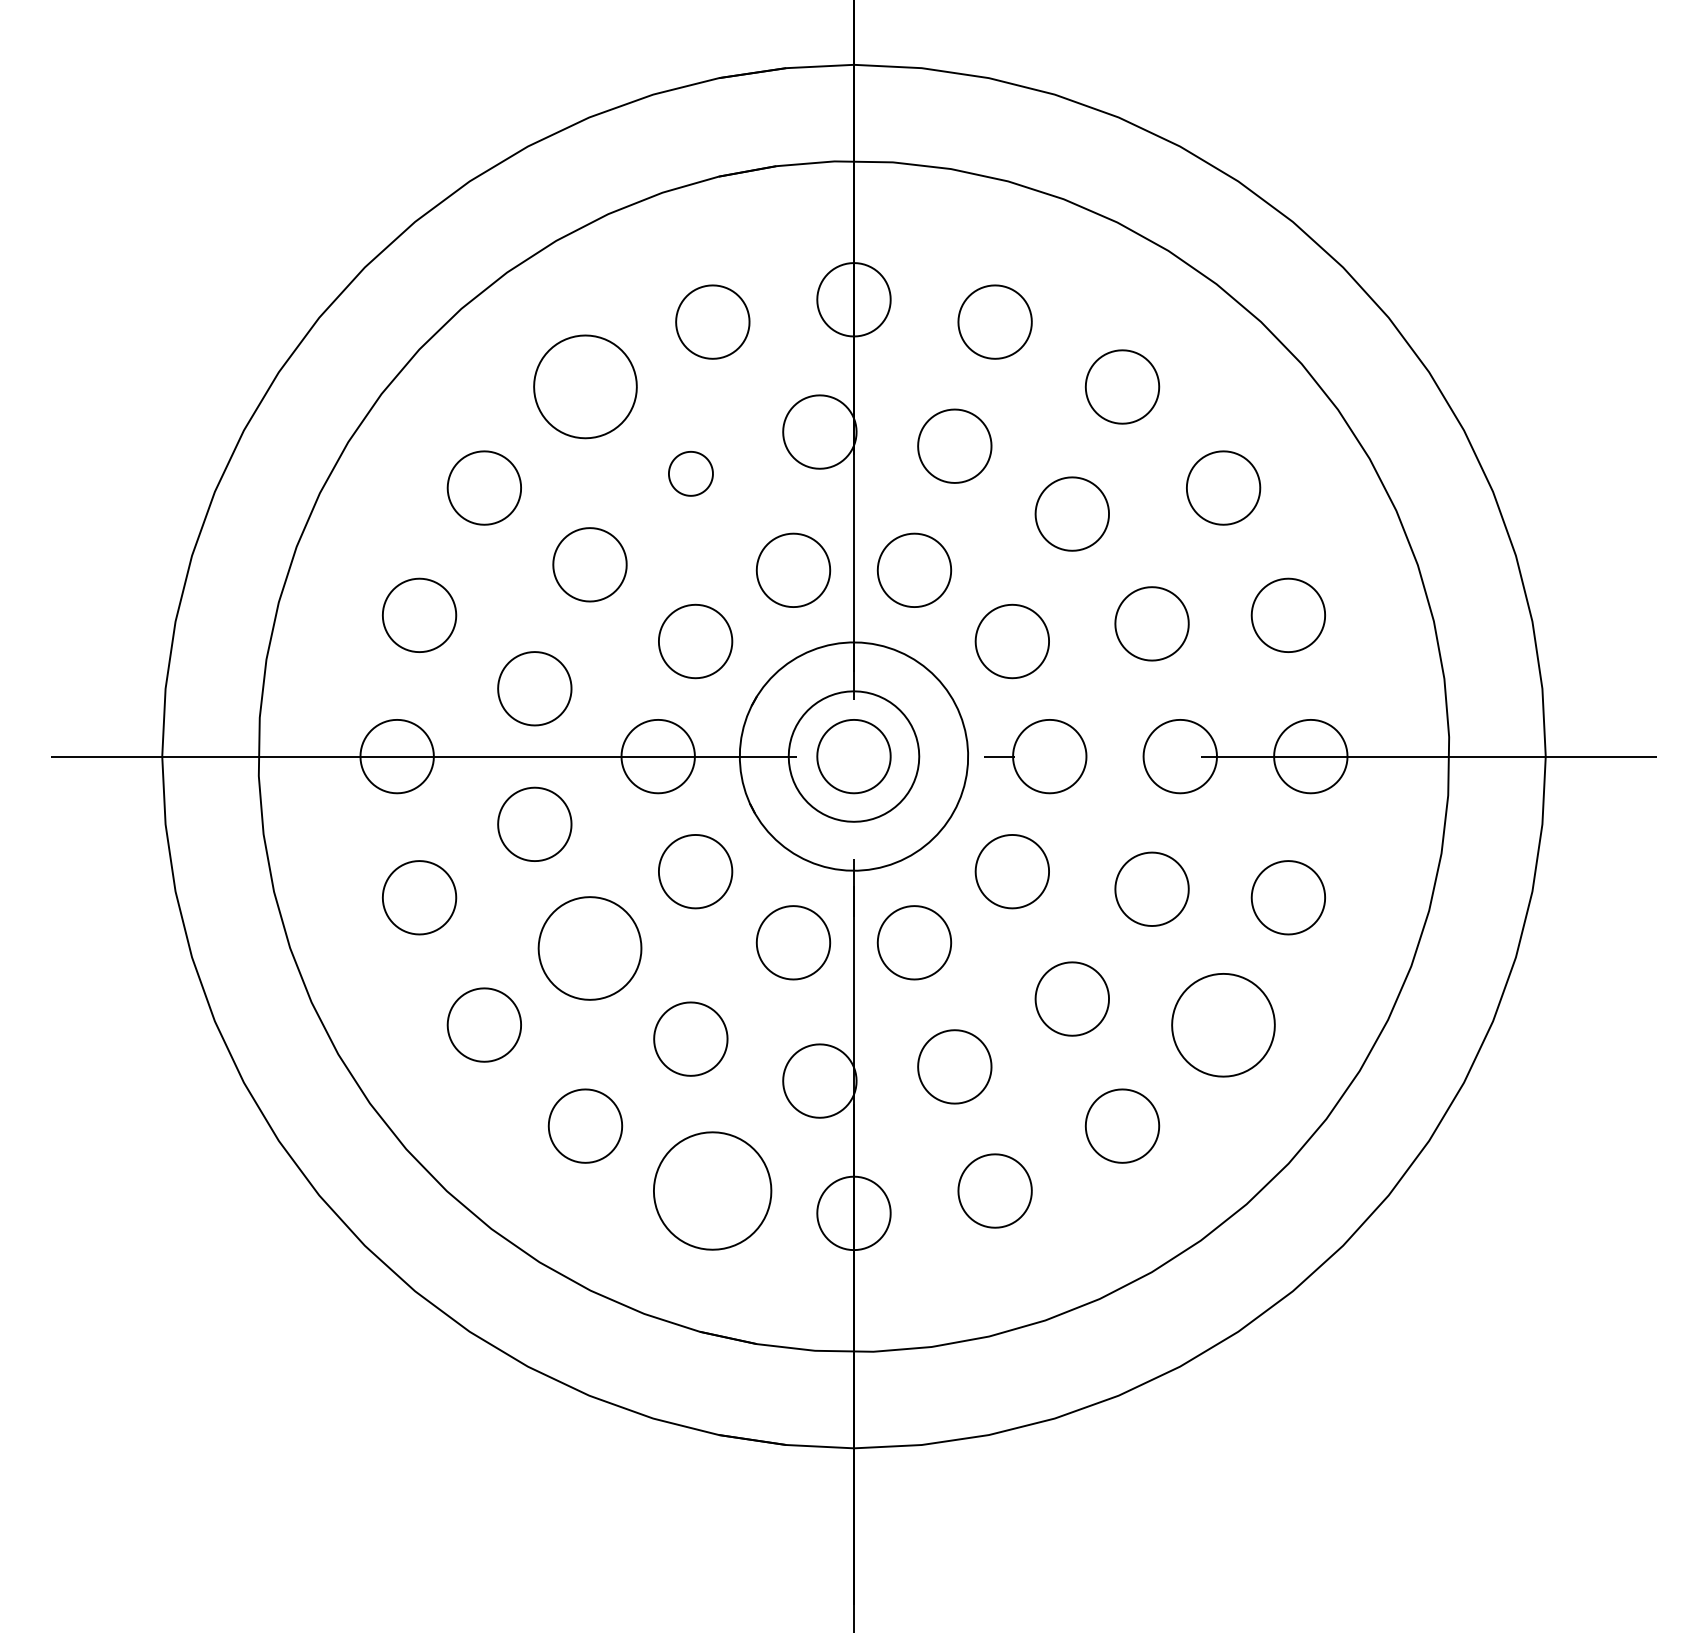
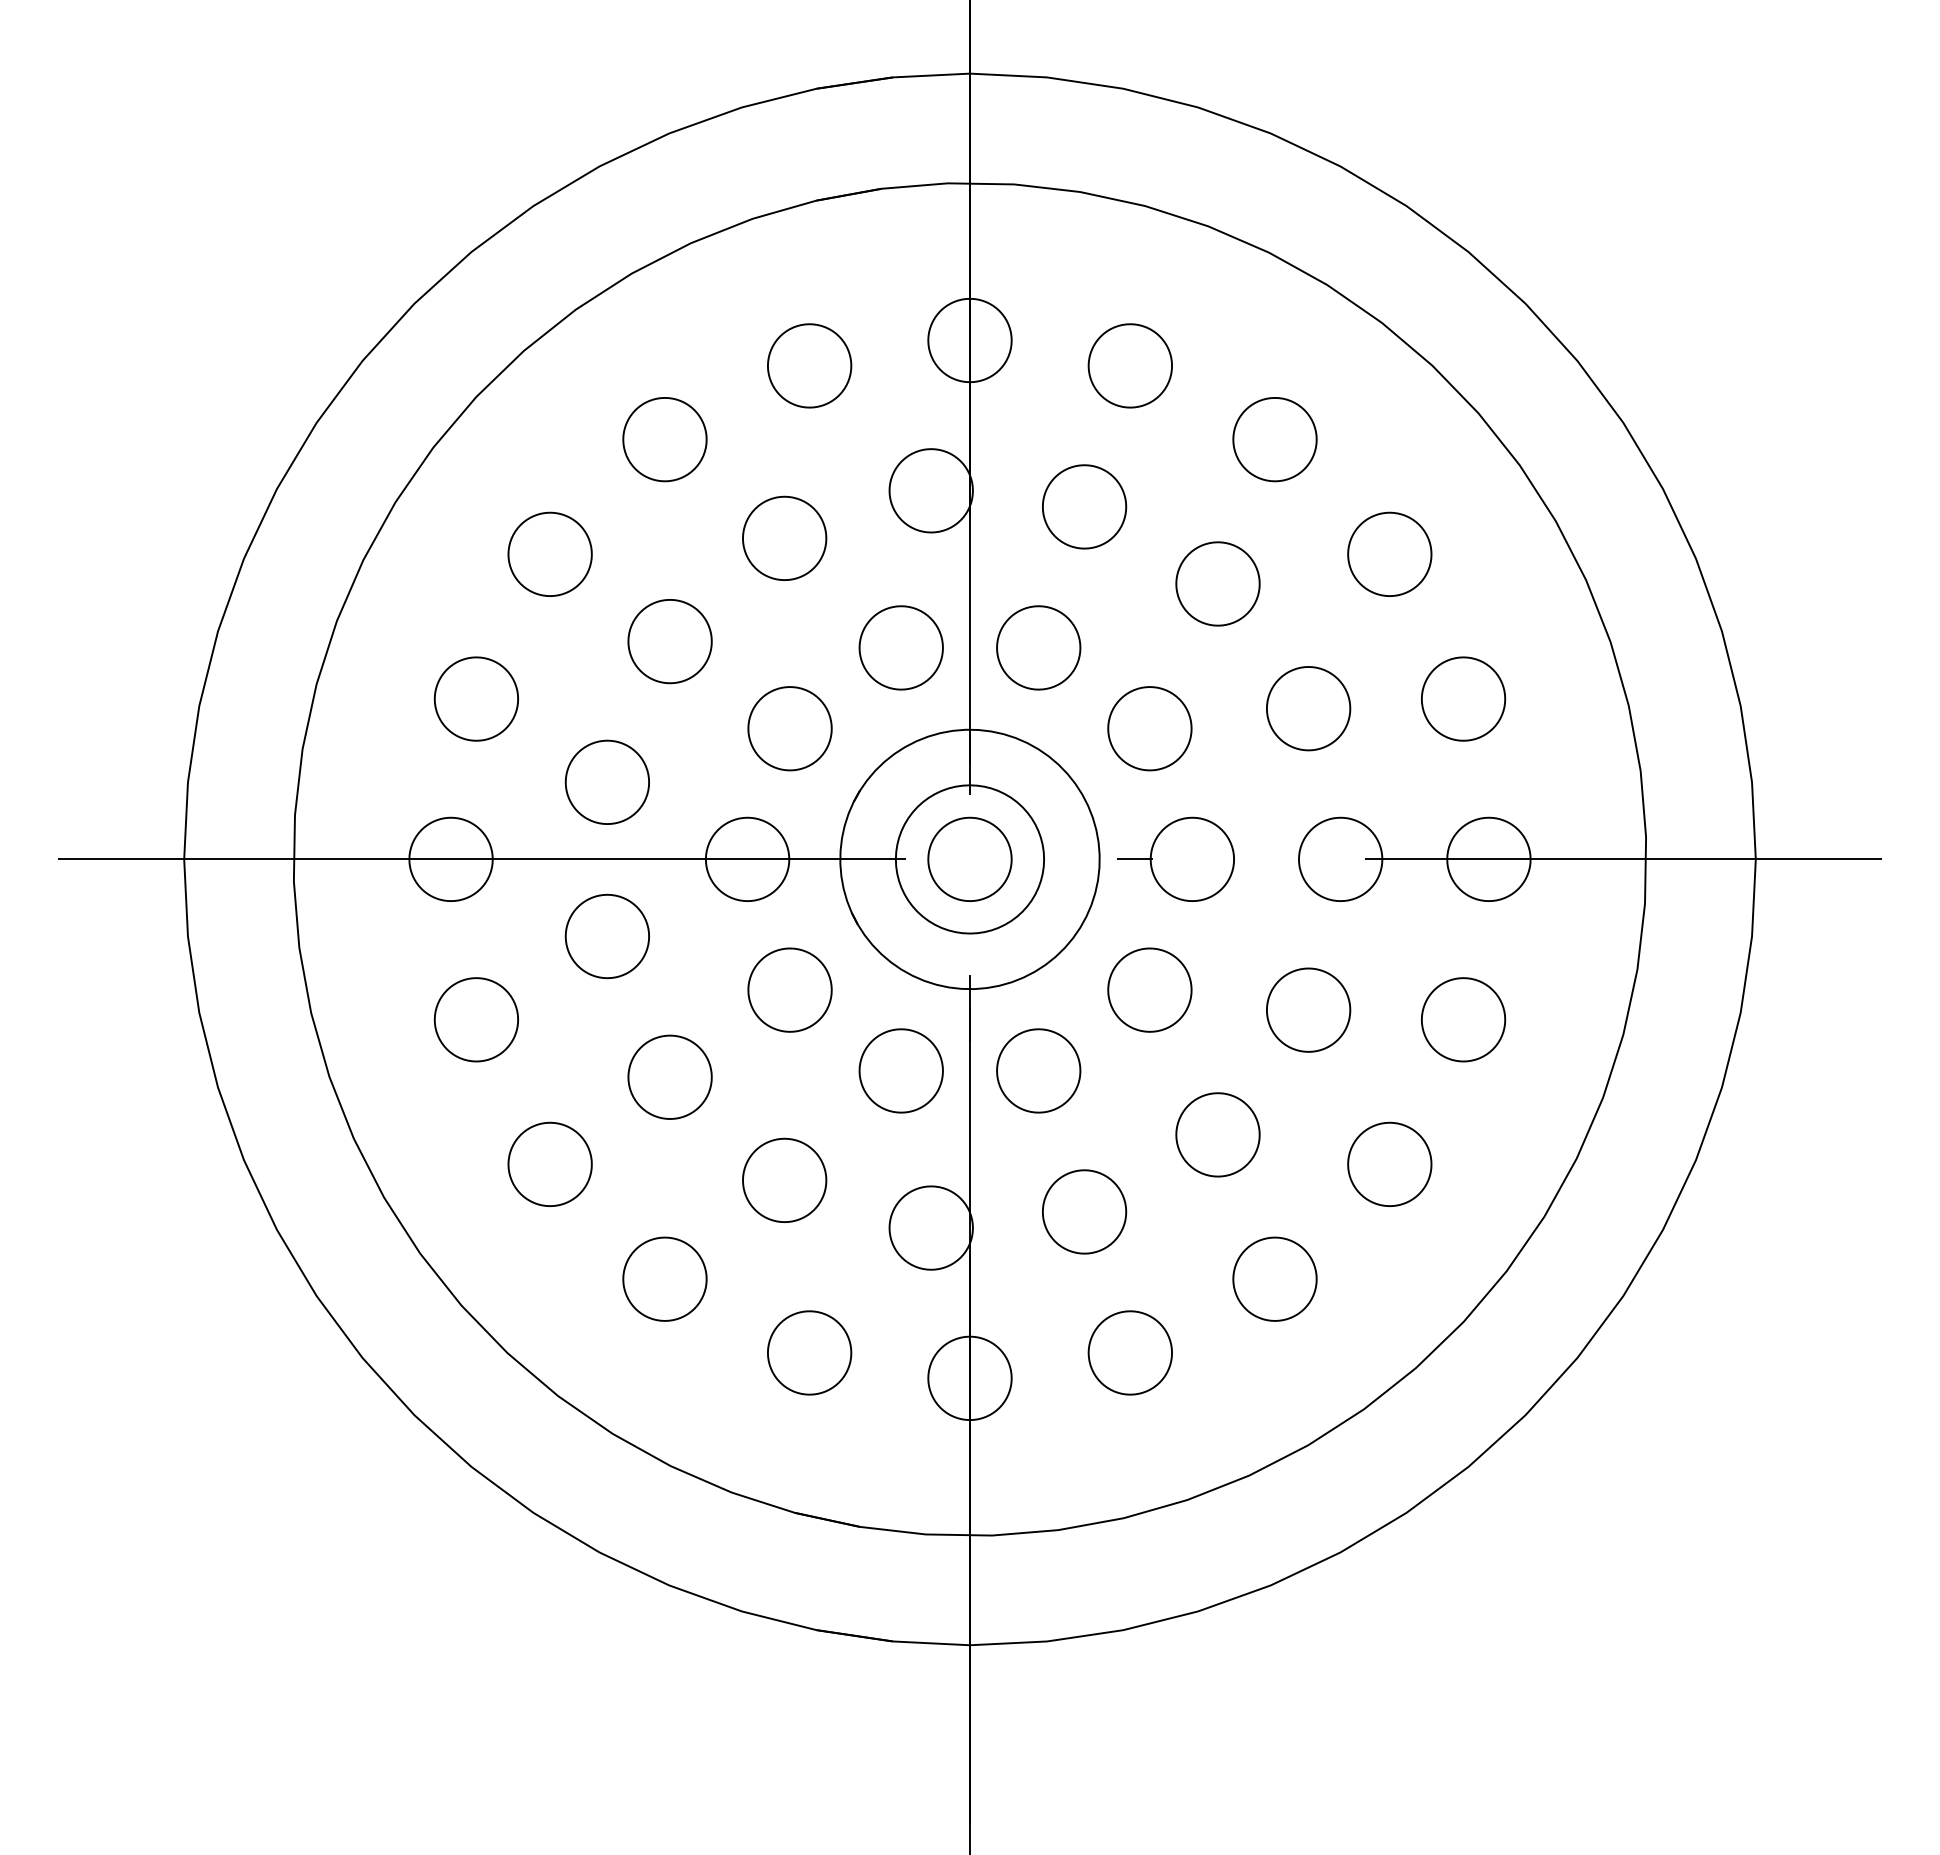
part: (585, 386) -> (664, 439), size x0.71
part: (690, 473) -> (784, 537), size x1.67
part: (589, 947) -> (669, 1076), size x0.71
part: (1223, 1024) -> (1389, 1163), size x0.71
part: (712, 1190) -> (809, 1352), size x0.62

